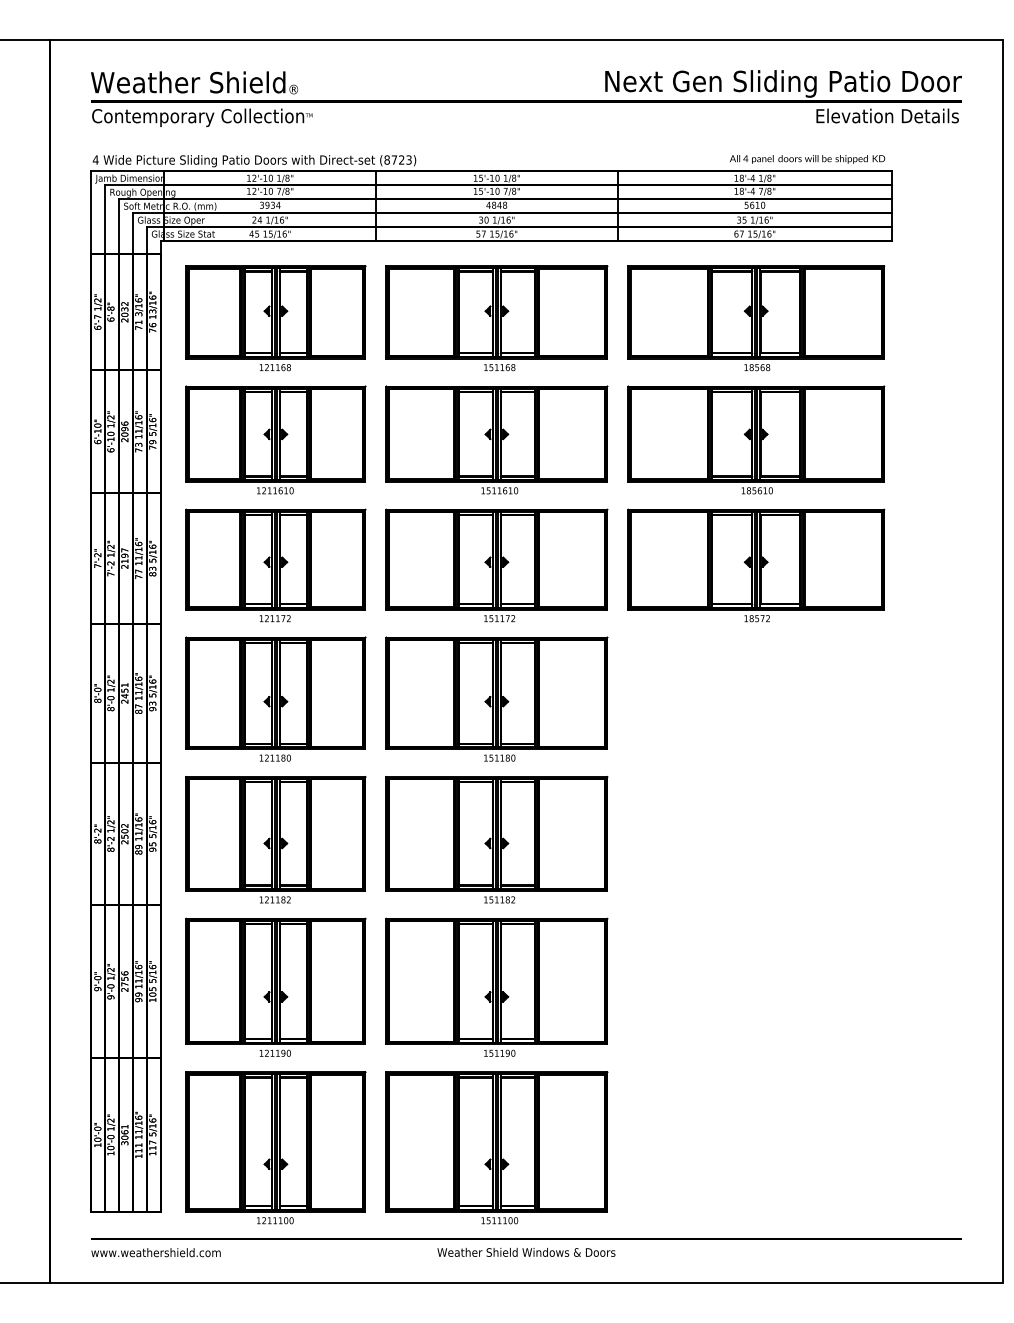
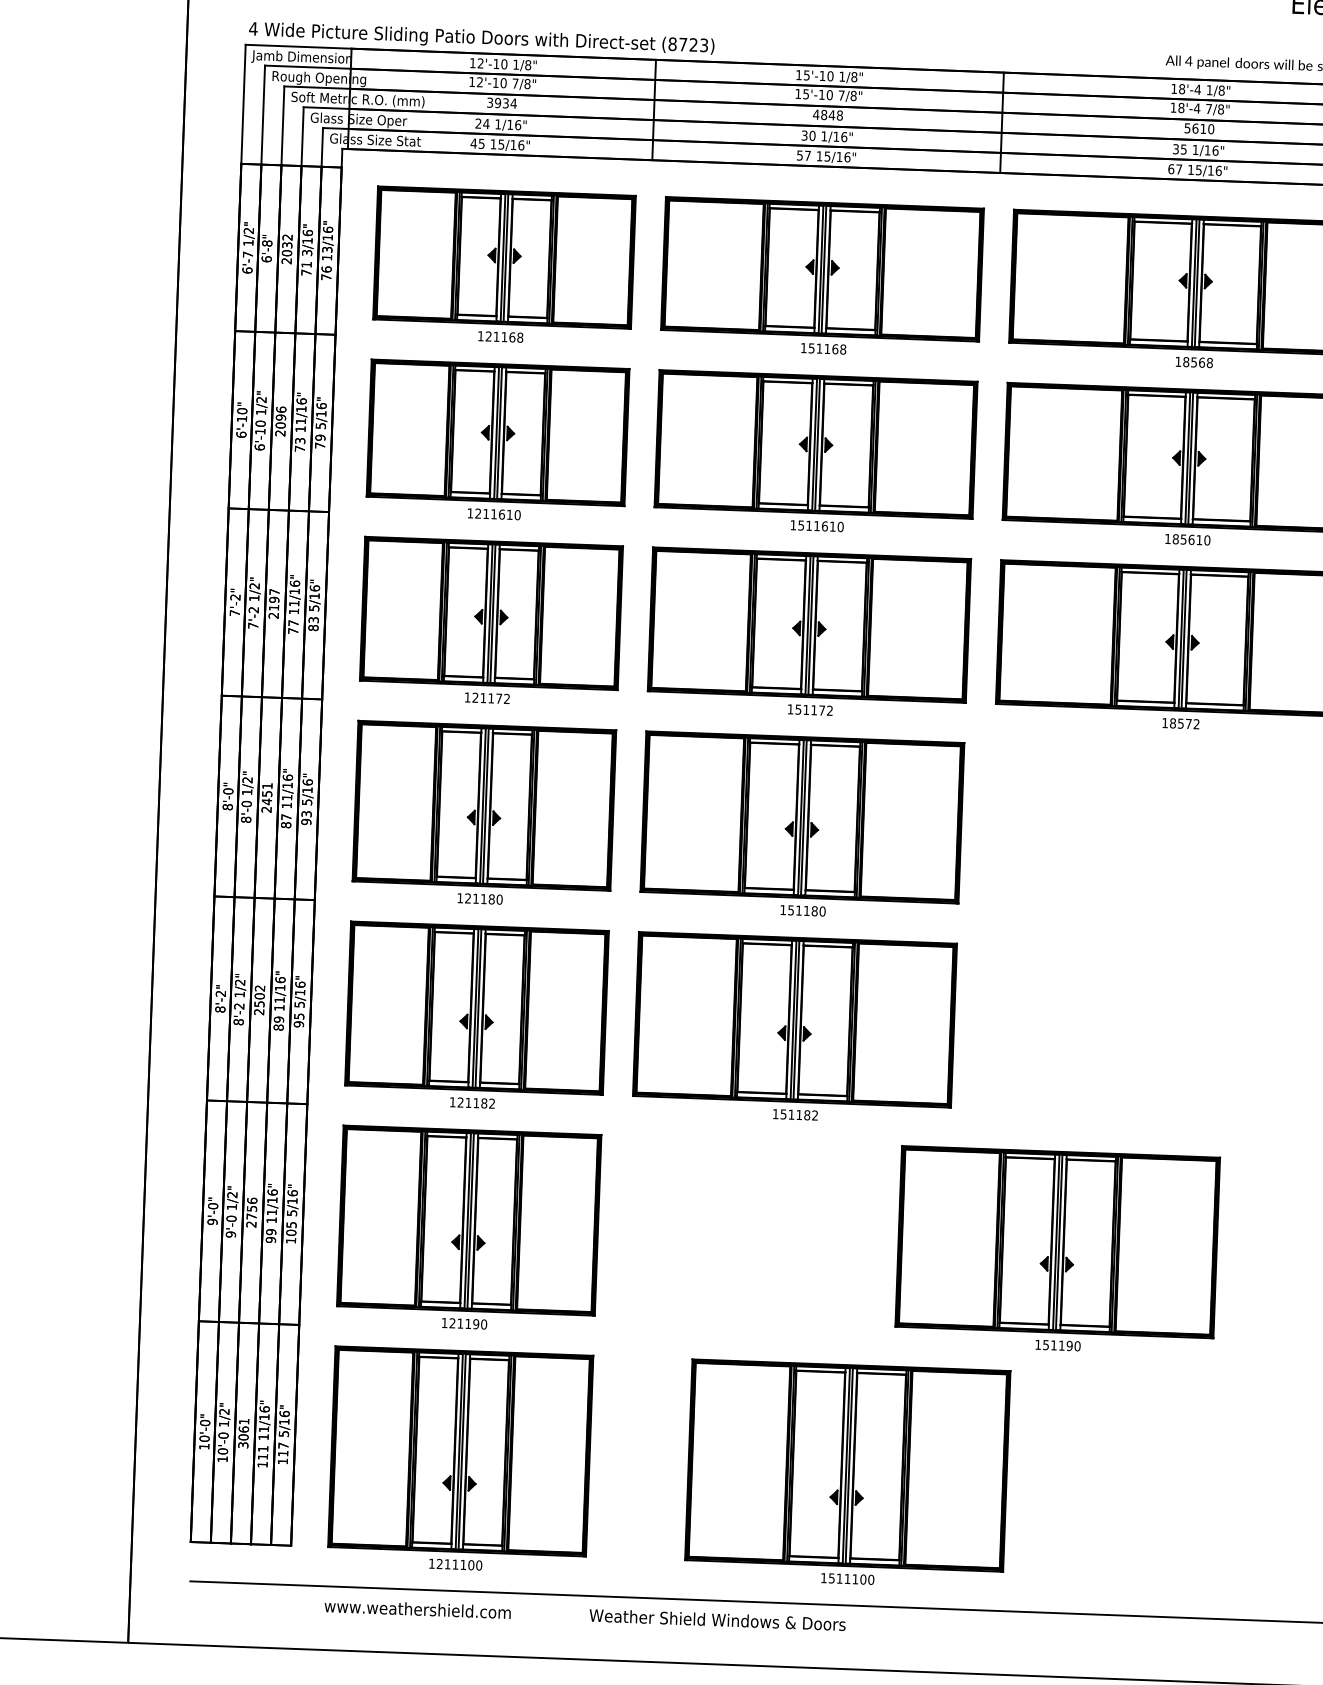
part: (496, 986) -> (1056, 1249), moved
part: (496, 1147) -> (846, 1473), moved
text: (526, 1251) -> (717, 1618), moved
text: (155, 1252) -> (416, 1609), moved

